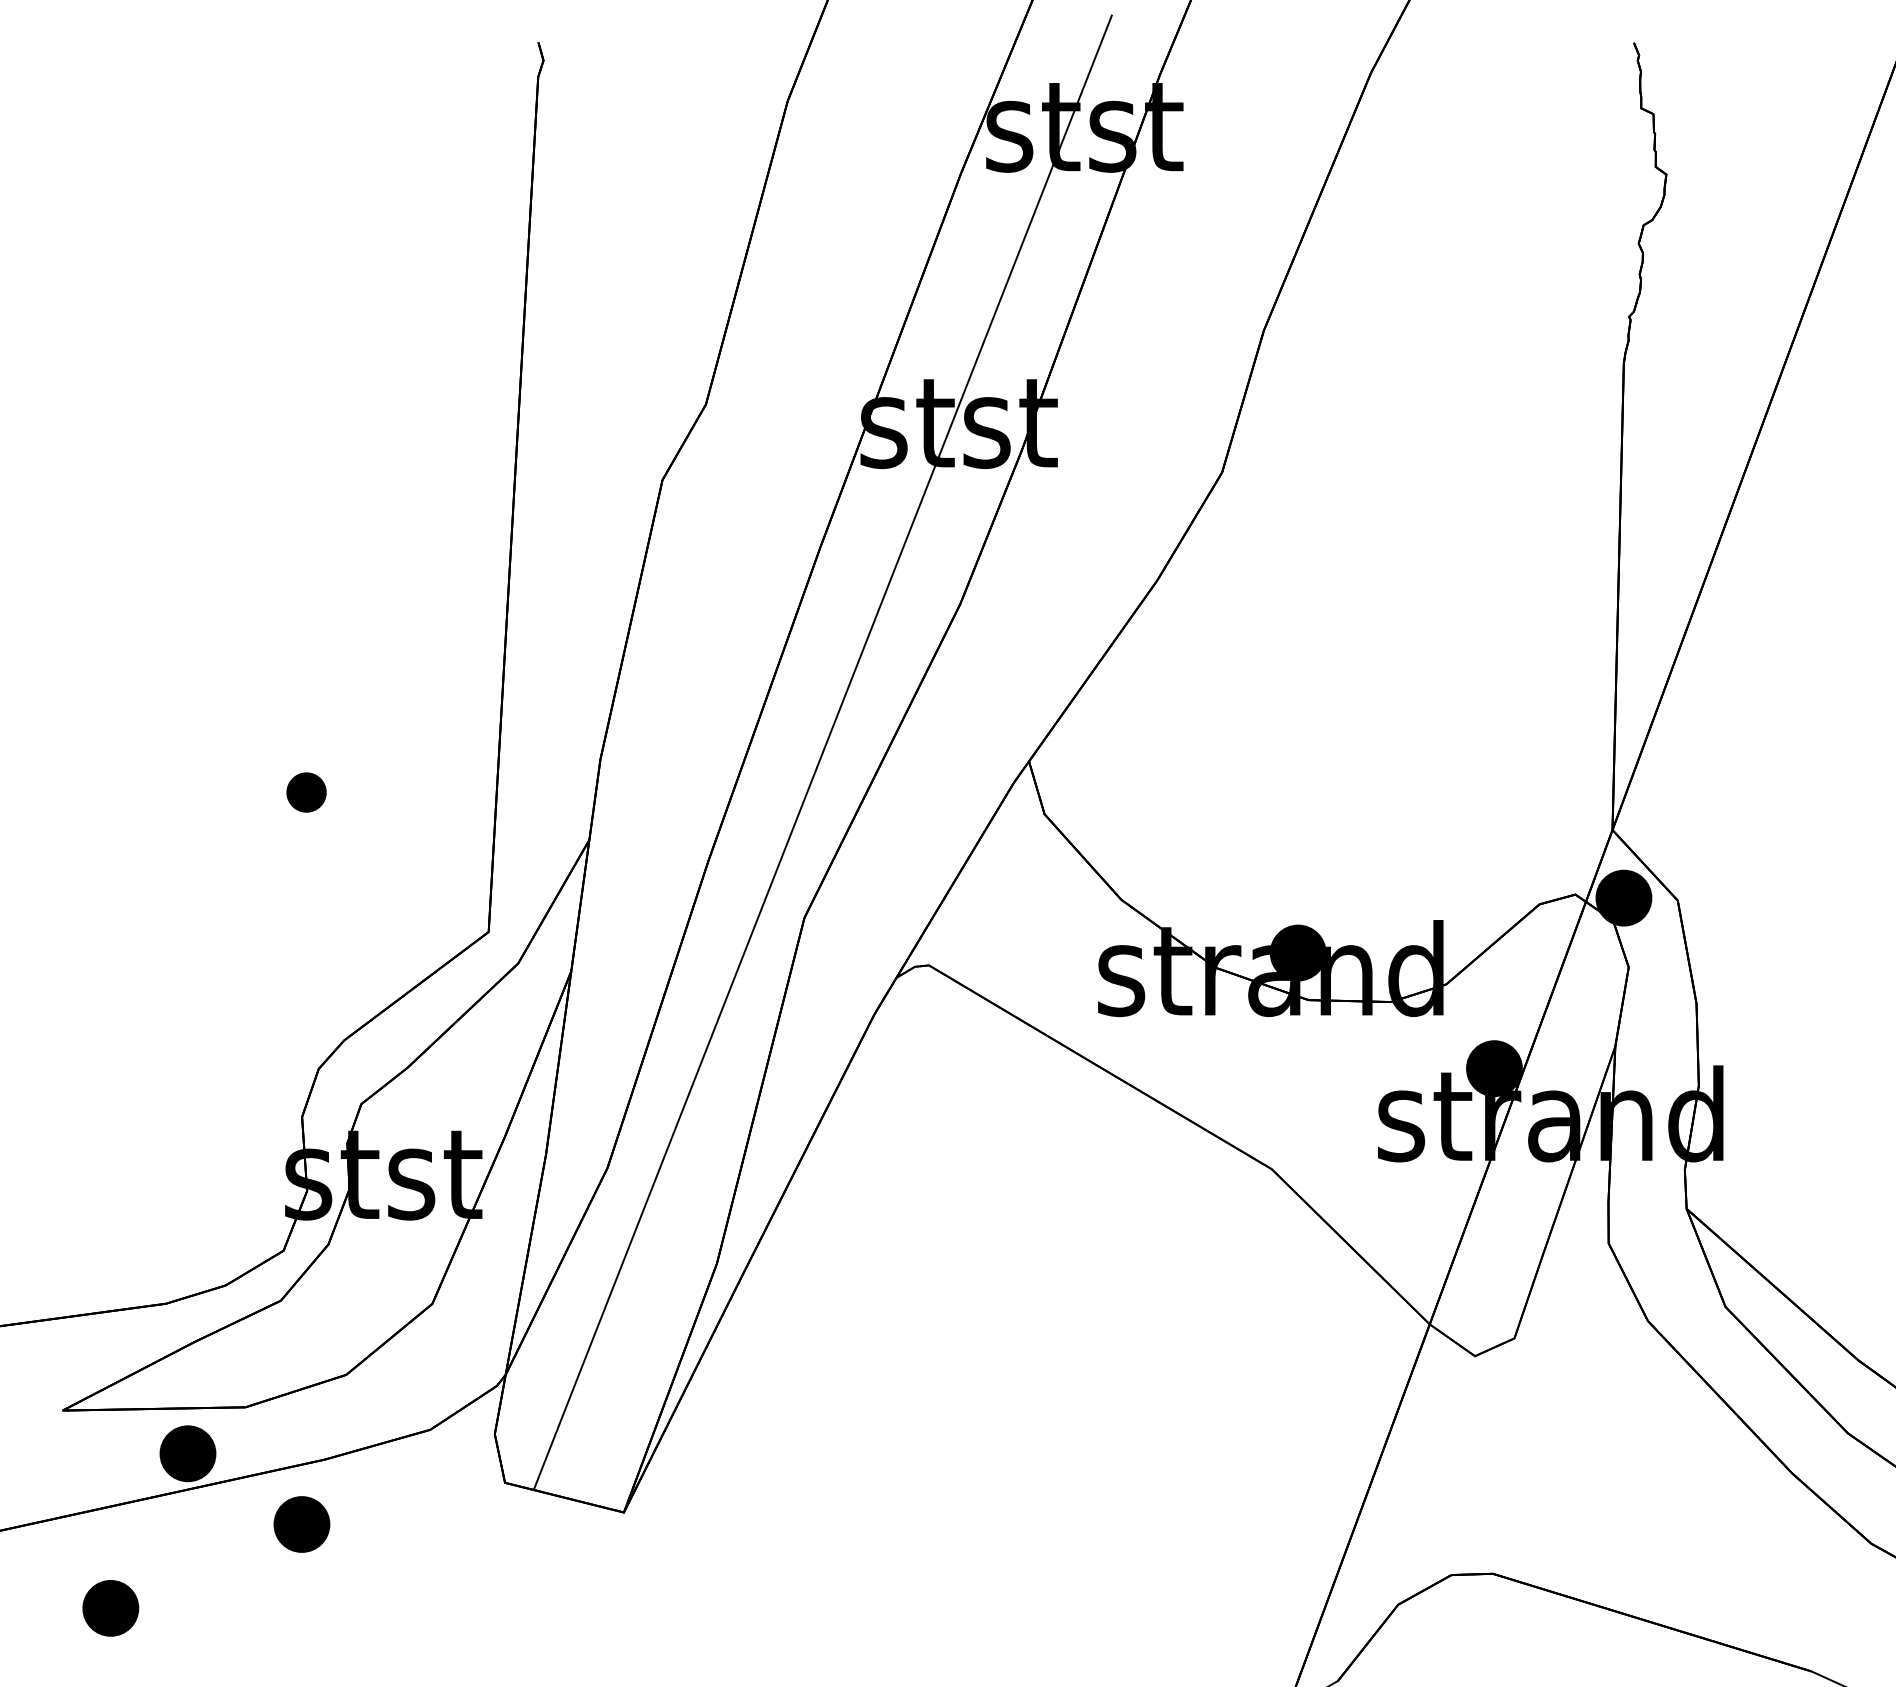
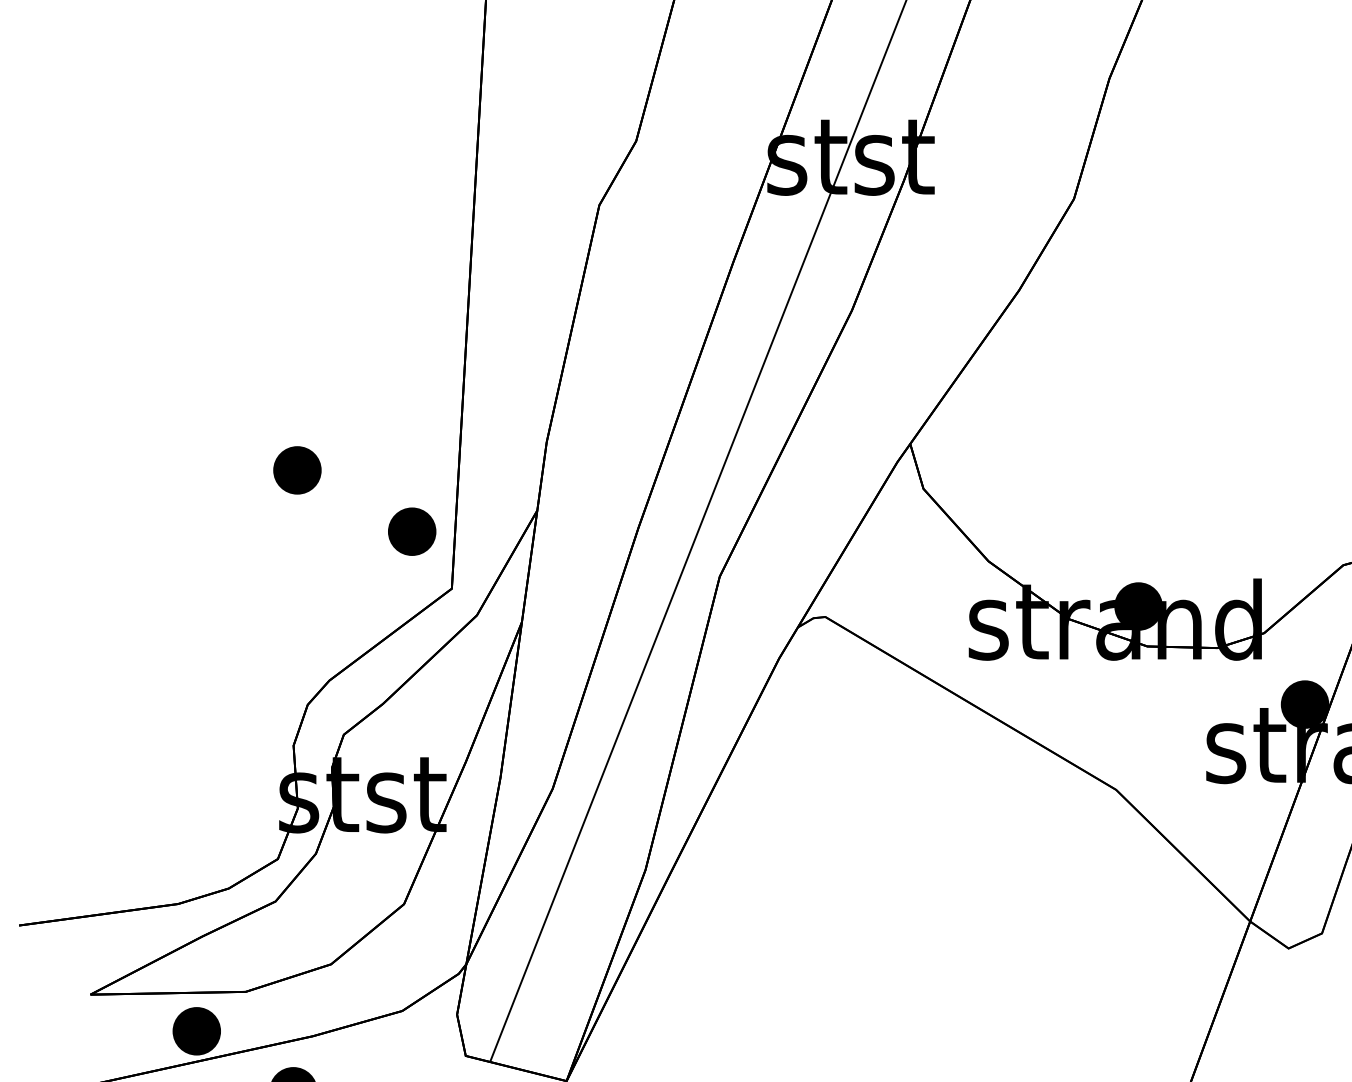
part: (306, 792) -> (297, 470), size x1.43
part: (441, 864) -> (411, 531), added

